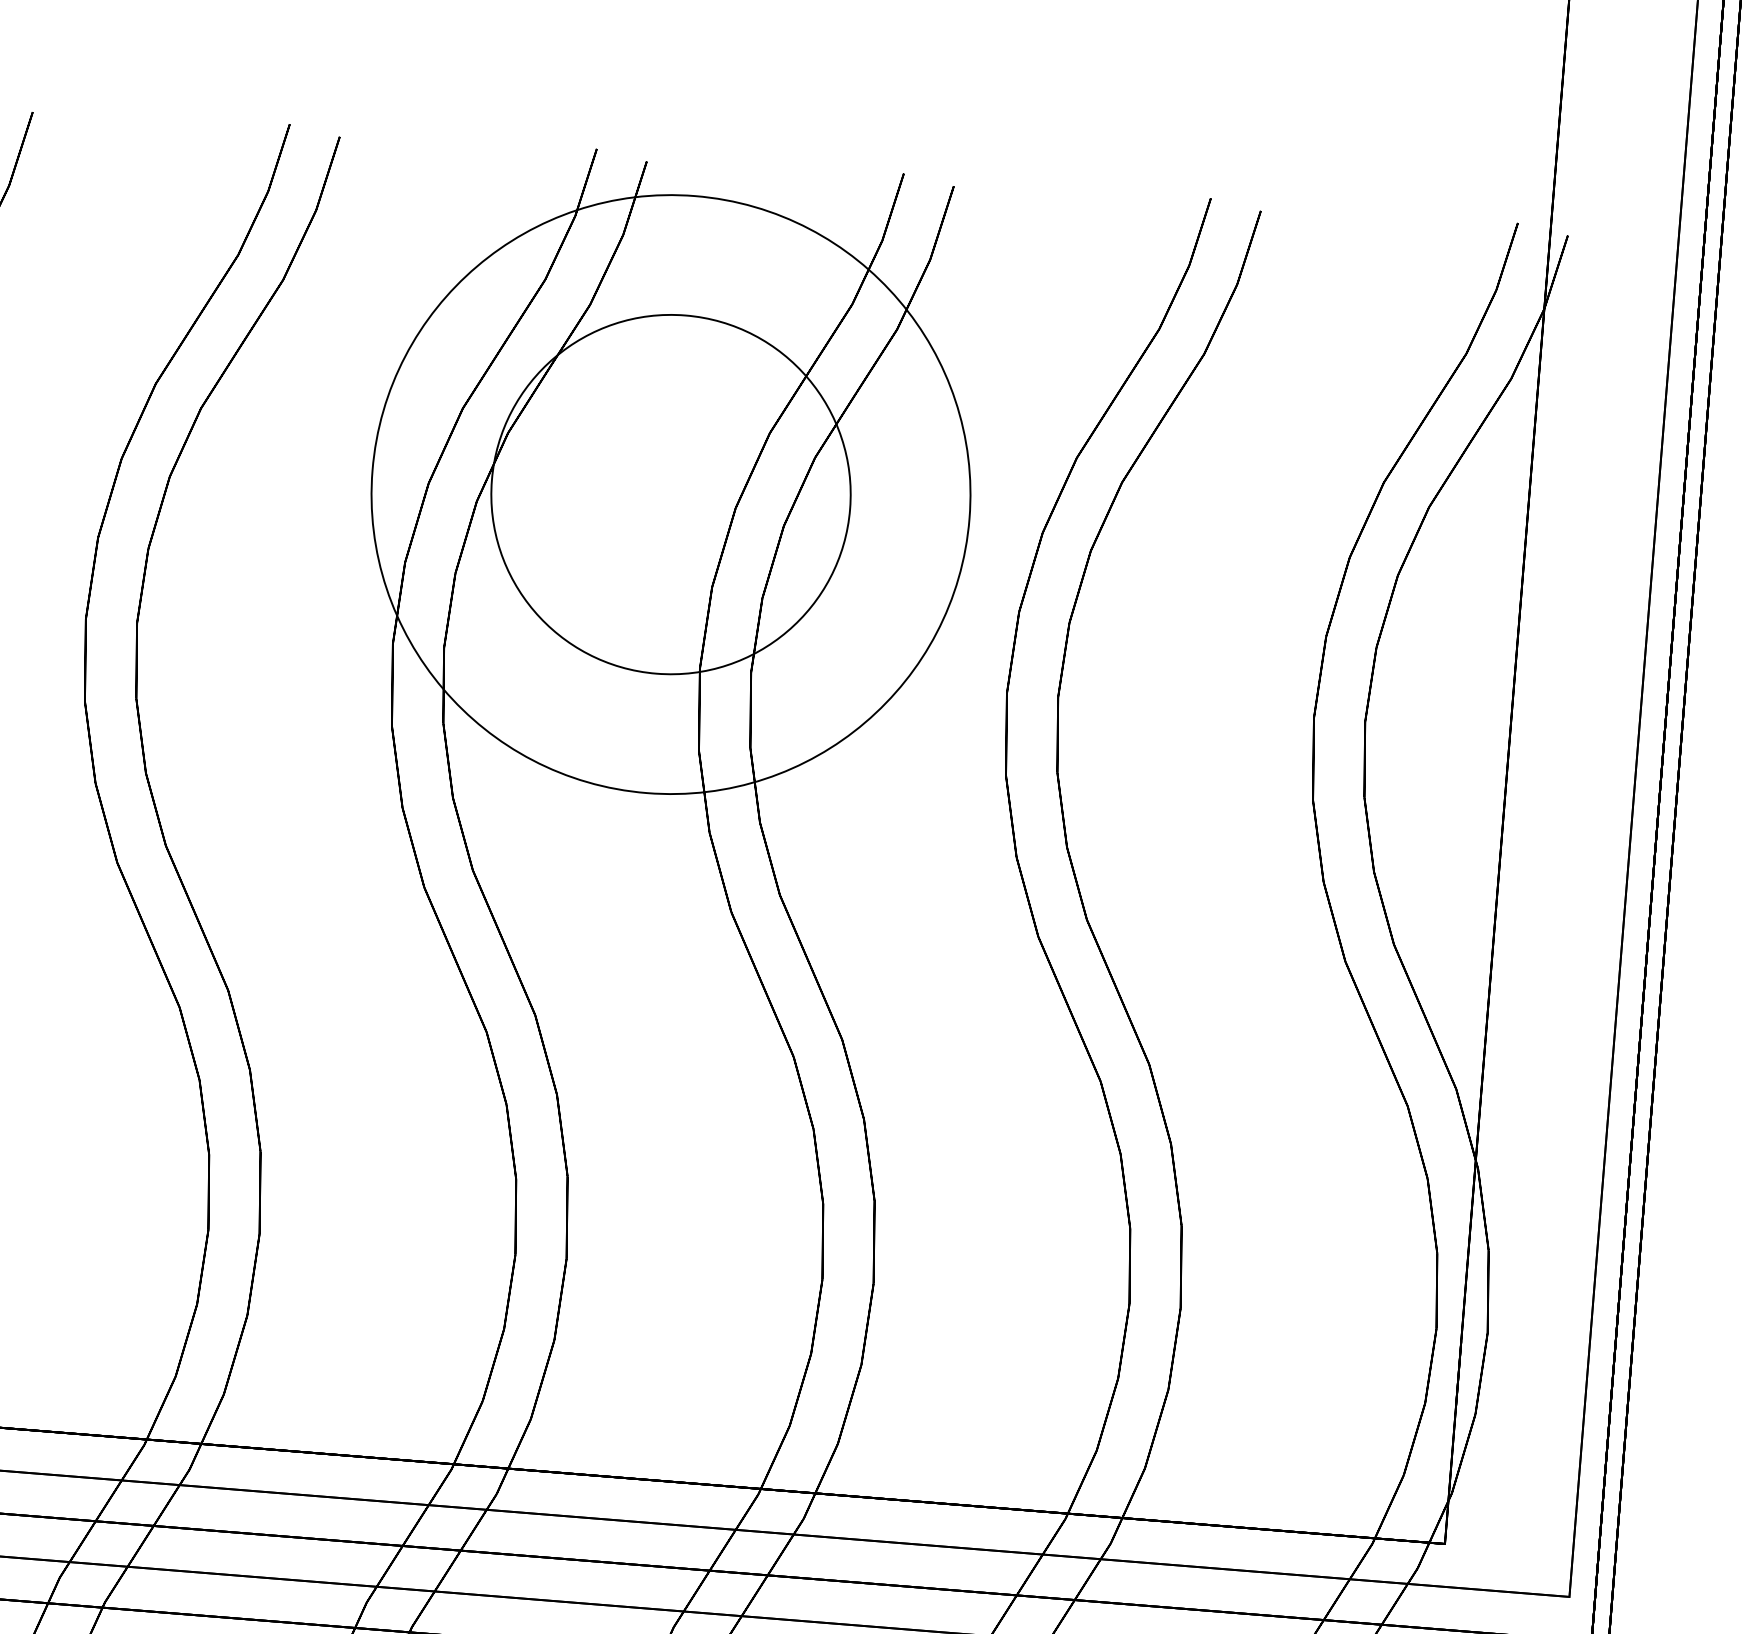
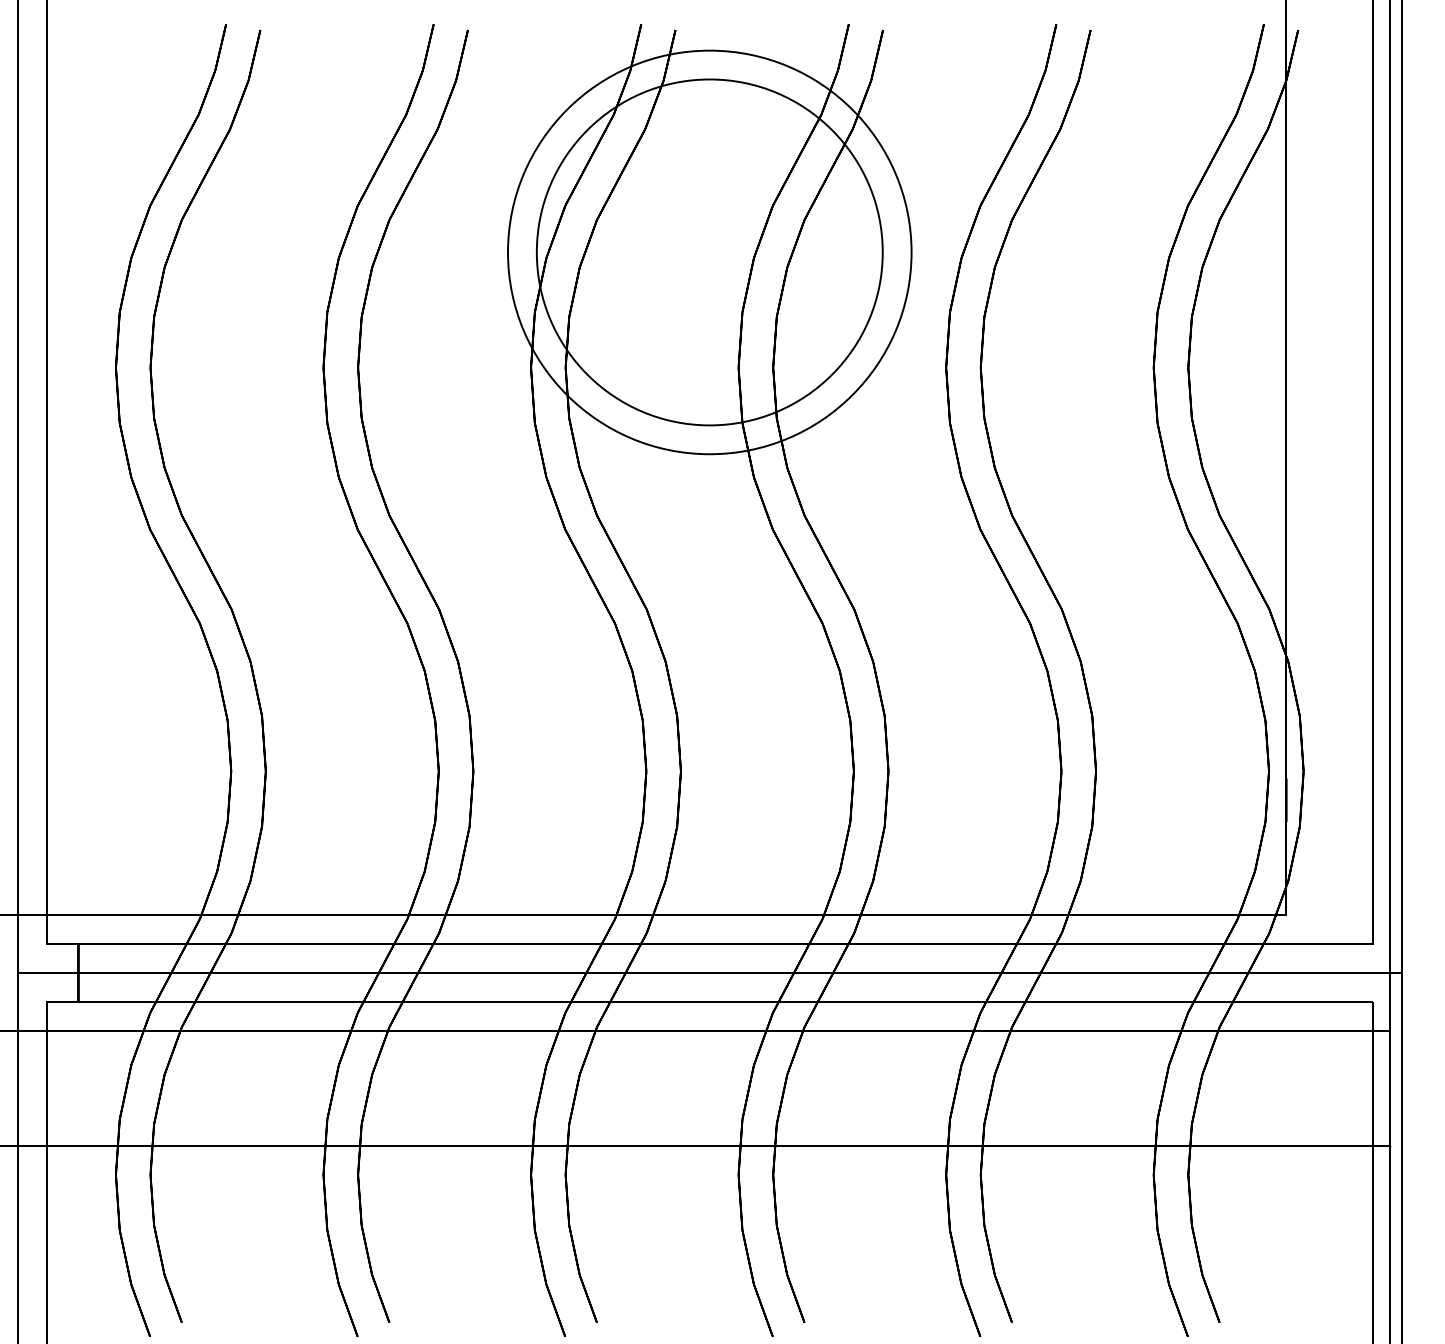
circle: (670, 494) -> (709, 252), size x1.43

